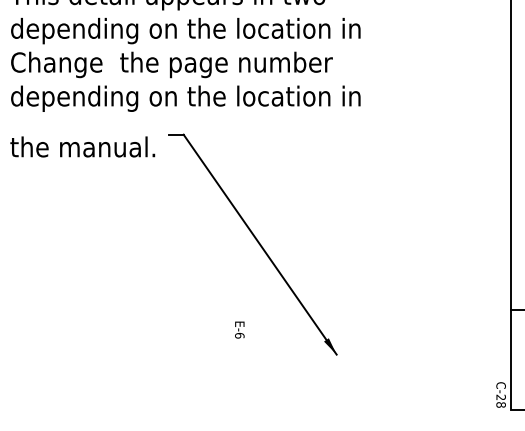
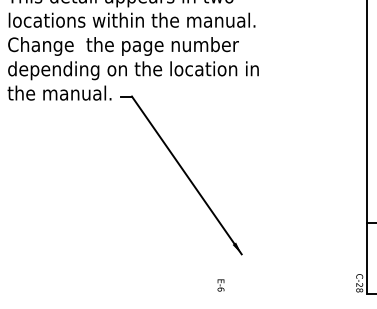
text: (185, 30) -> (133, 21), depending on the location in -> locations within the manual.
text: (82, 146) -> (59, 92), moved
text: (239, 329) -> (220, 285), moved

